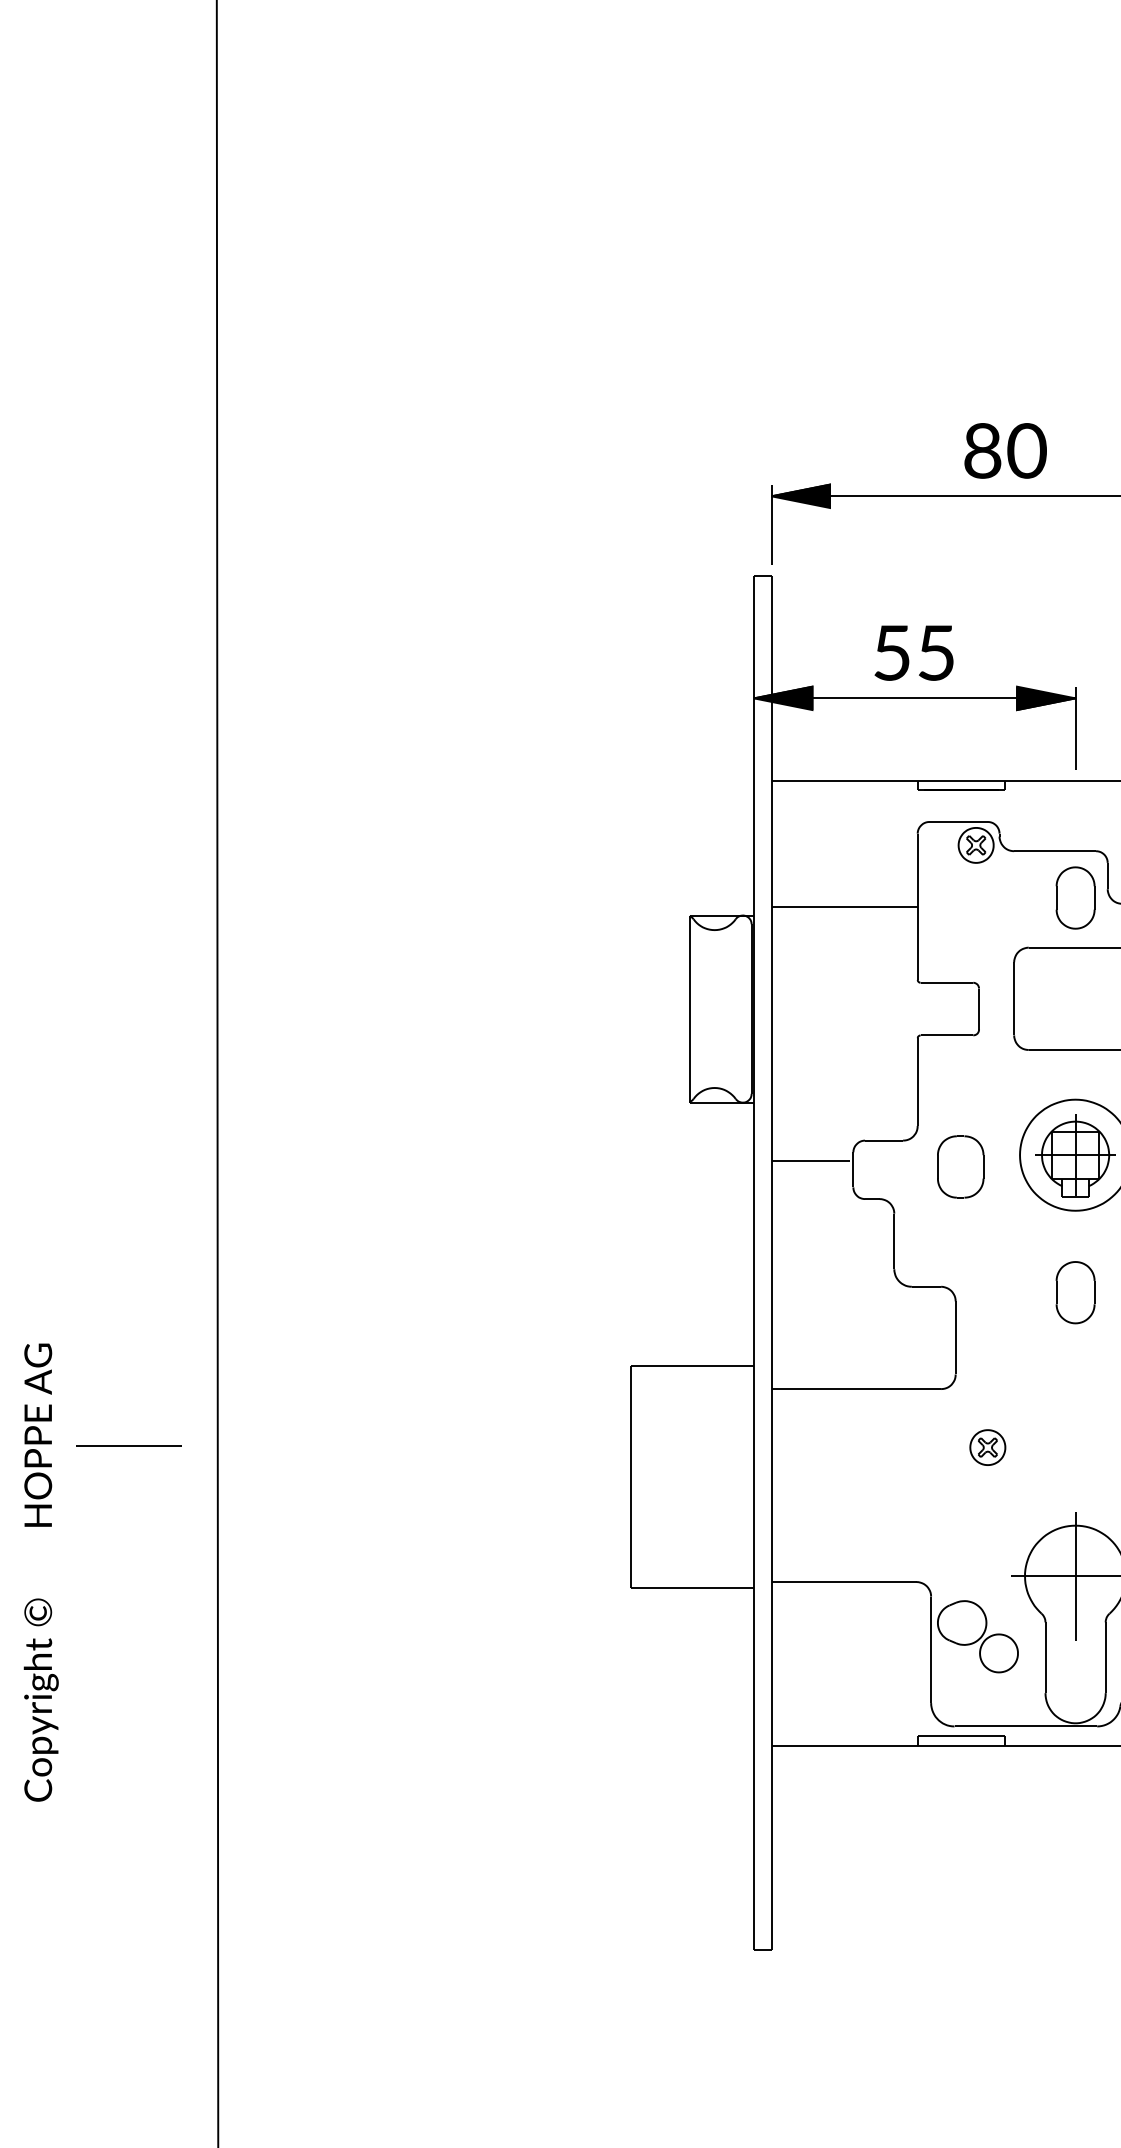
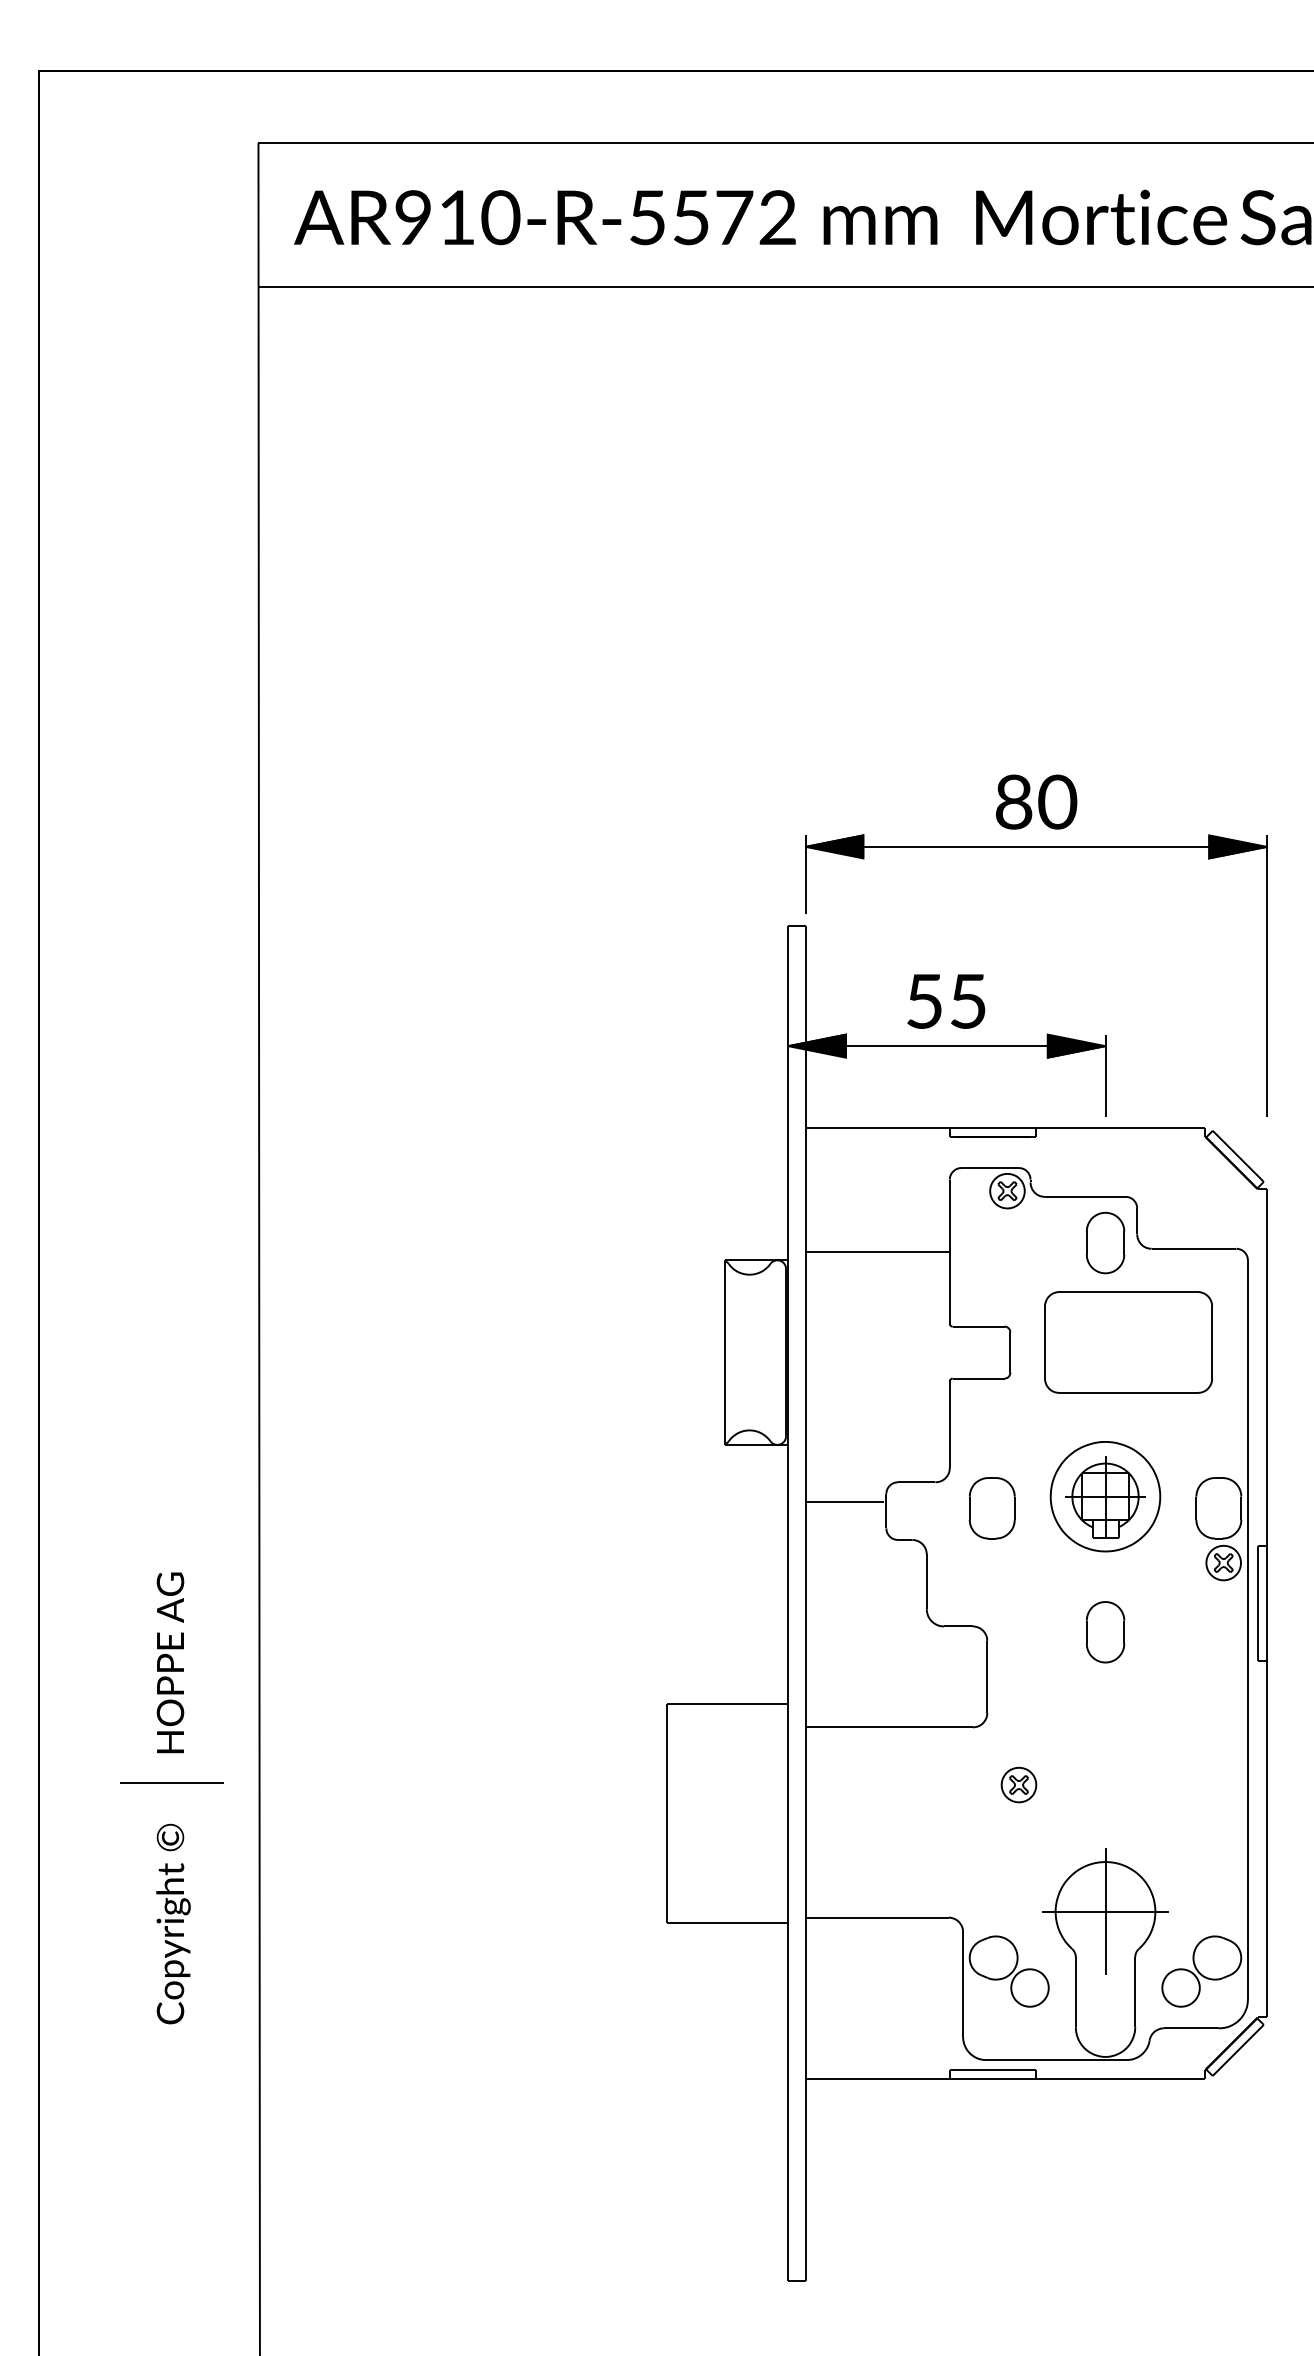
text: (41, 1572) -> (173, 1798), moved

